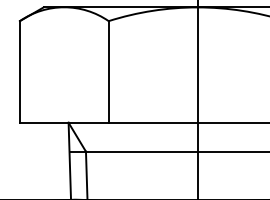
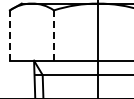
line: (19, 73) -> (9, 36), solid -> dashed
line: (107, 73) -> (53, 36), solid -> dashed

